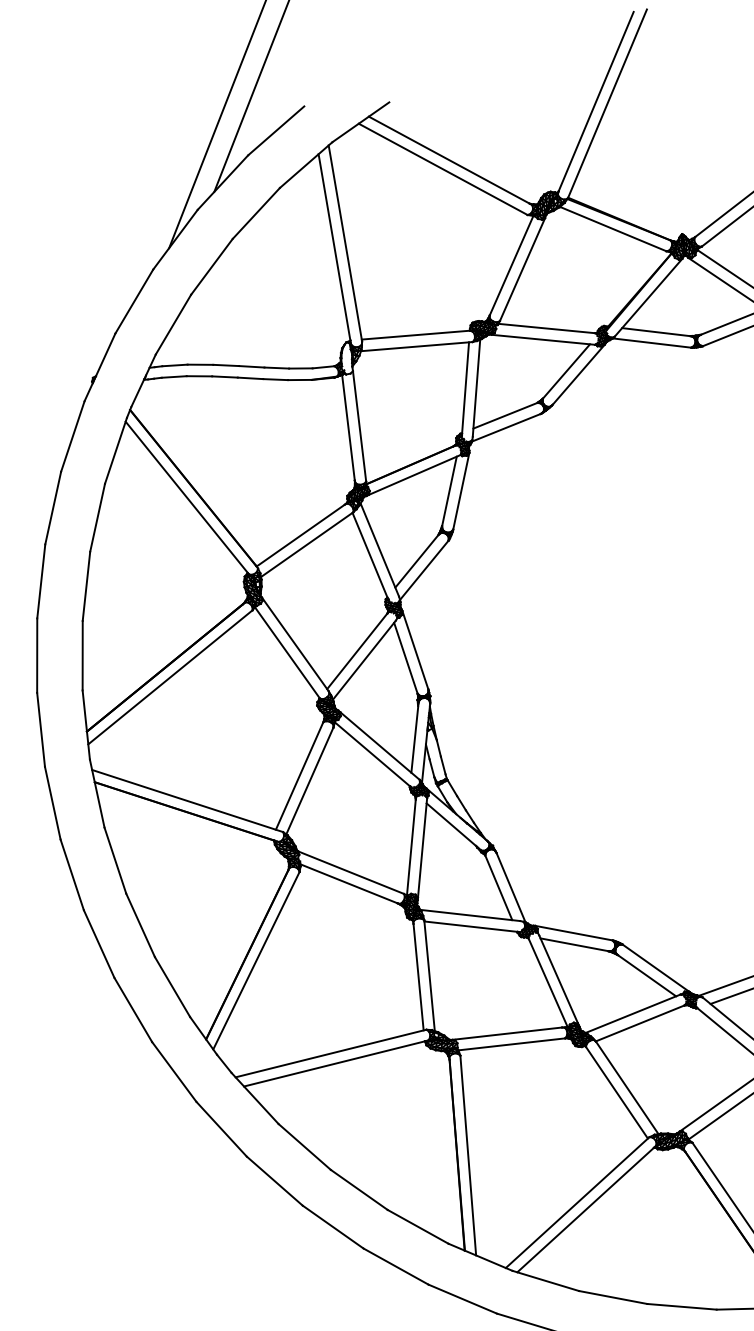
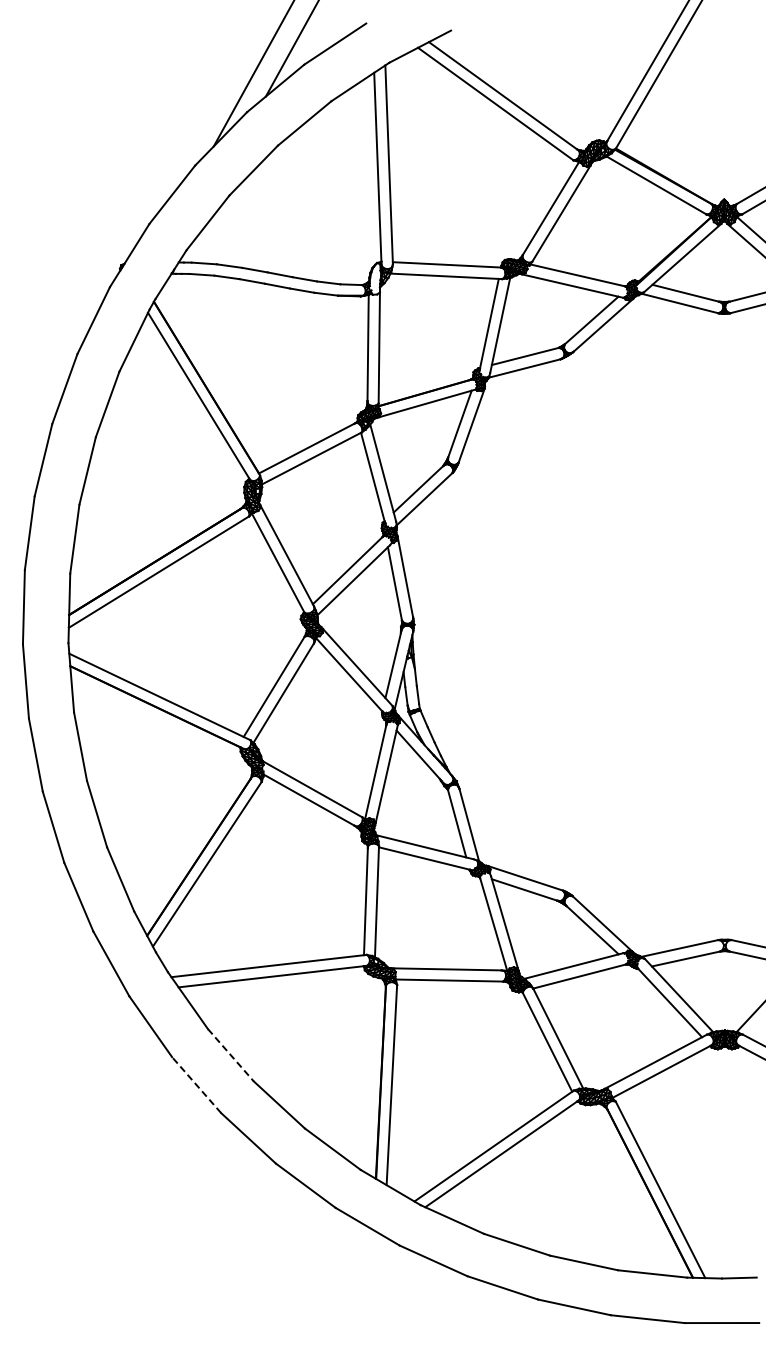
line: (304, 1147) -> (230, 1055), solid -> dashed
line: (274, 1180) -> (196, 1084), solid -> dashed

